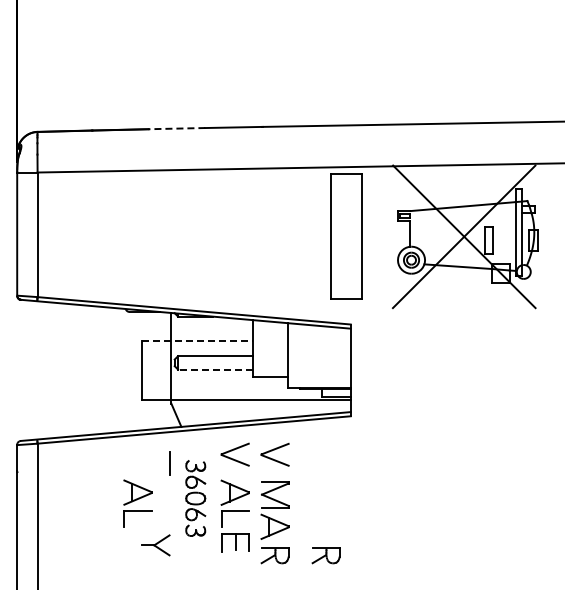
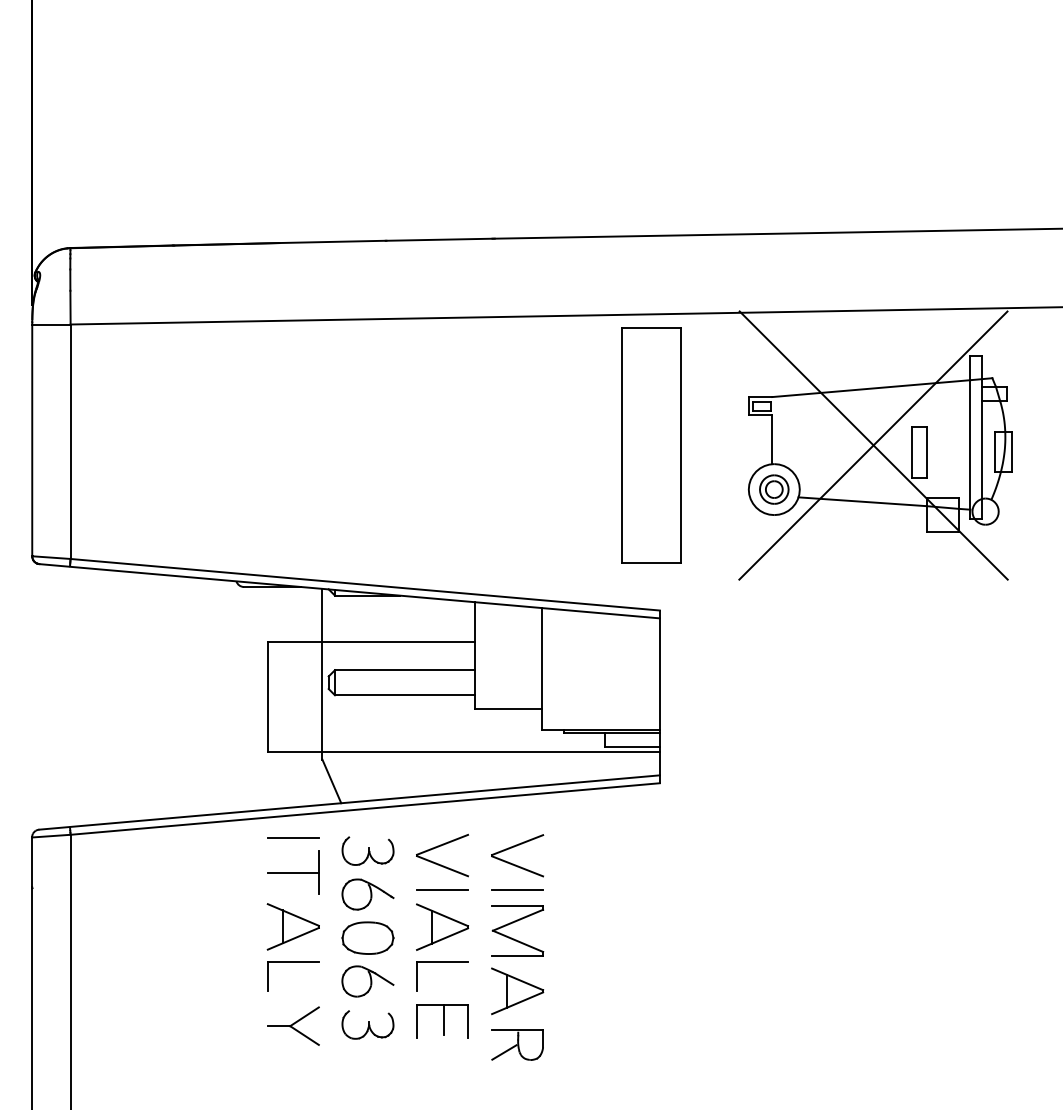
line: (176, 128) -> (332, 241), dashed -> solid
line: (197, 341) -> (371, 642), dashed -> solid
line: (214, 369) -> (403, 695), dashed -> solid
line: (155, 445) -> (292, 838), added
line: (155, 463) -> (292, 872), added
line: (234, 473) -> (441, 890), added
line: (274, 473) -> (516, 890), added
part: (195, 498) -> (367, 937), size x1.43
part: (137, 503) -> (292, 947), moved
part: (325, 555) -> (612, 1045), removed

